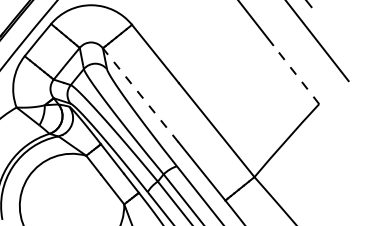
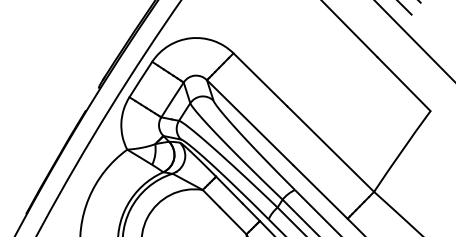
line: (296, 74) -> (404, 84), dashed -> solid
line: (140, 94) -> (250, 122), dashed -> solid

